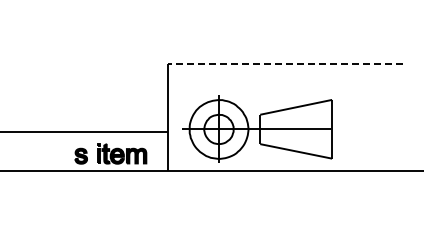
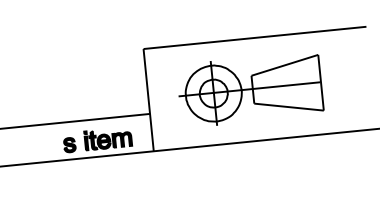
line: (285, 63) -> (254, 37), dashed -> solid
part: (257, 128) -> (250, 89), moved

